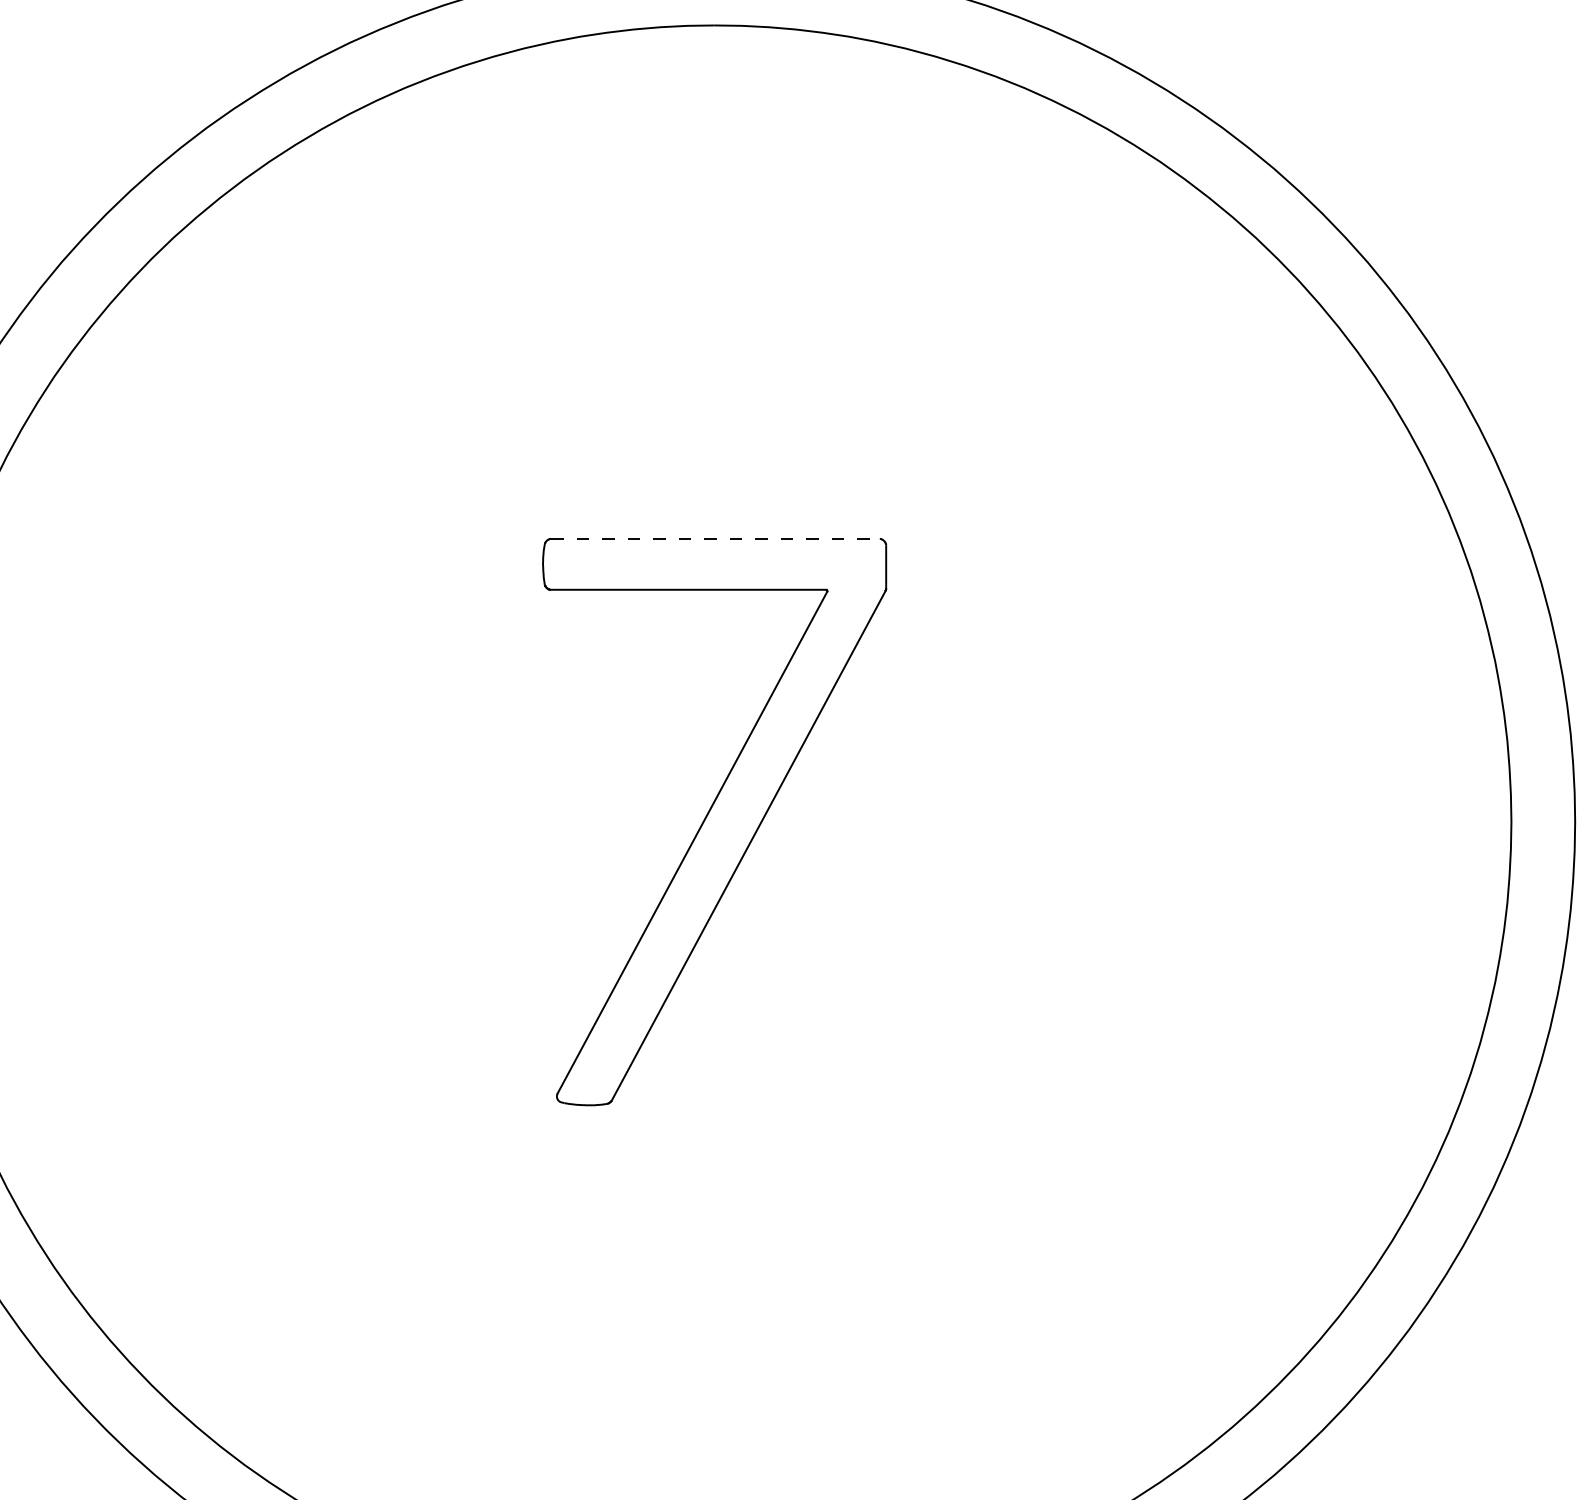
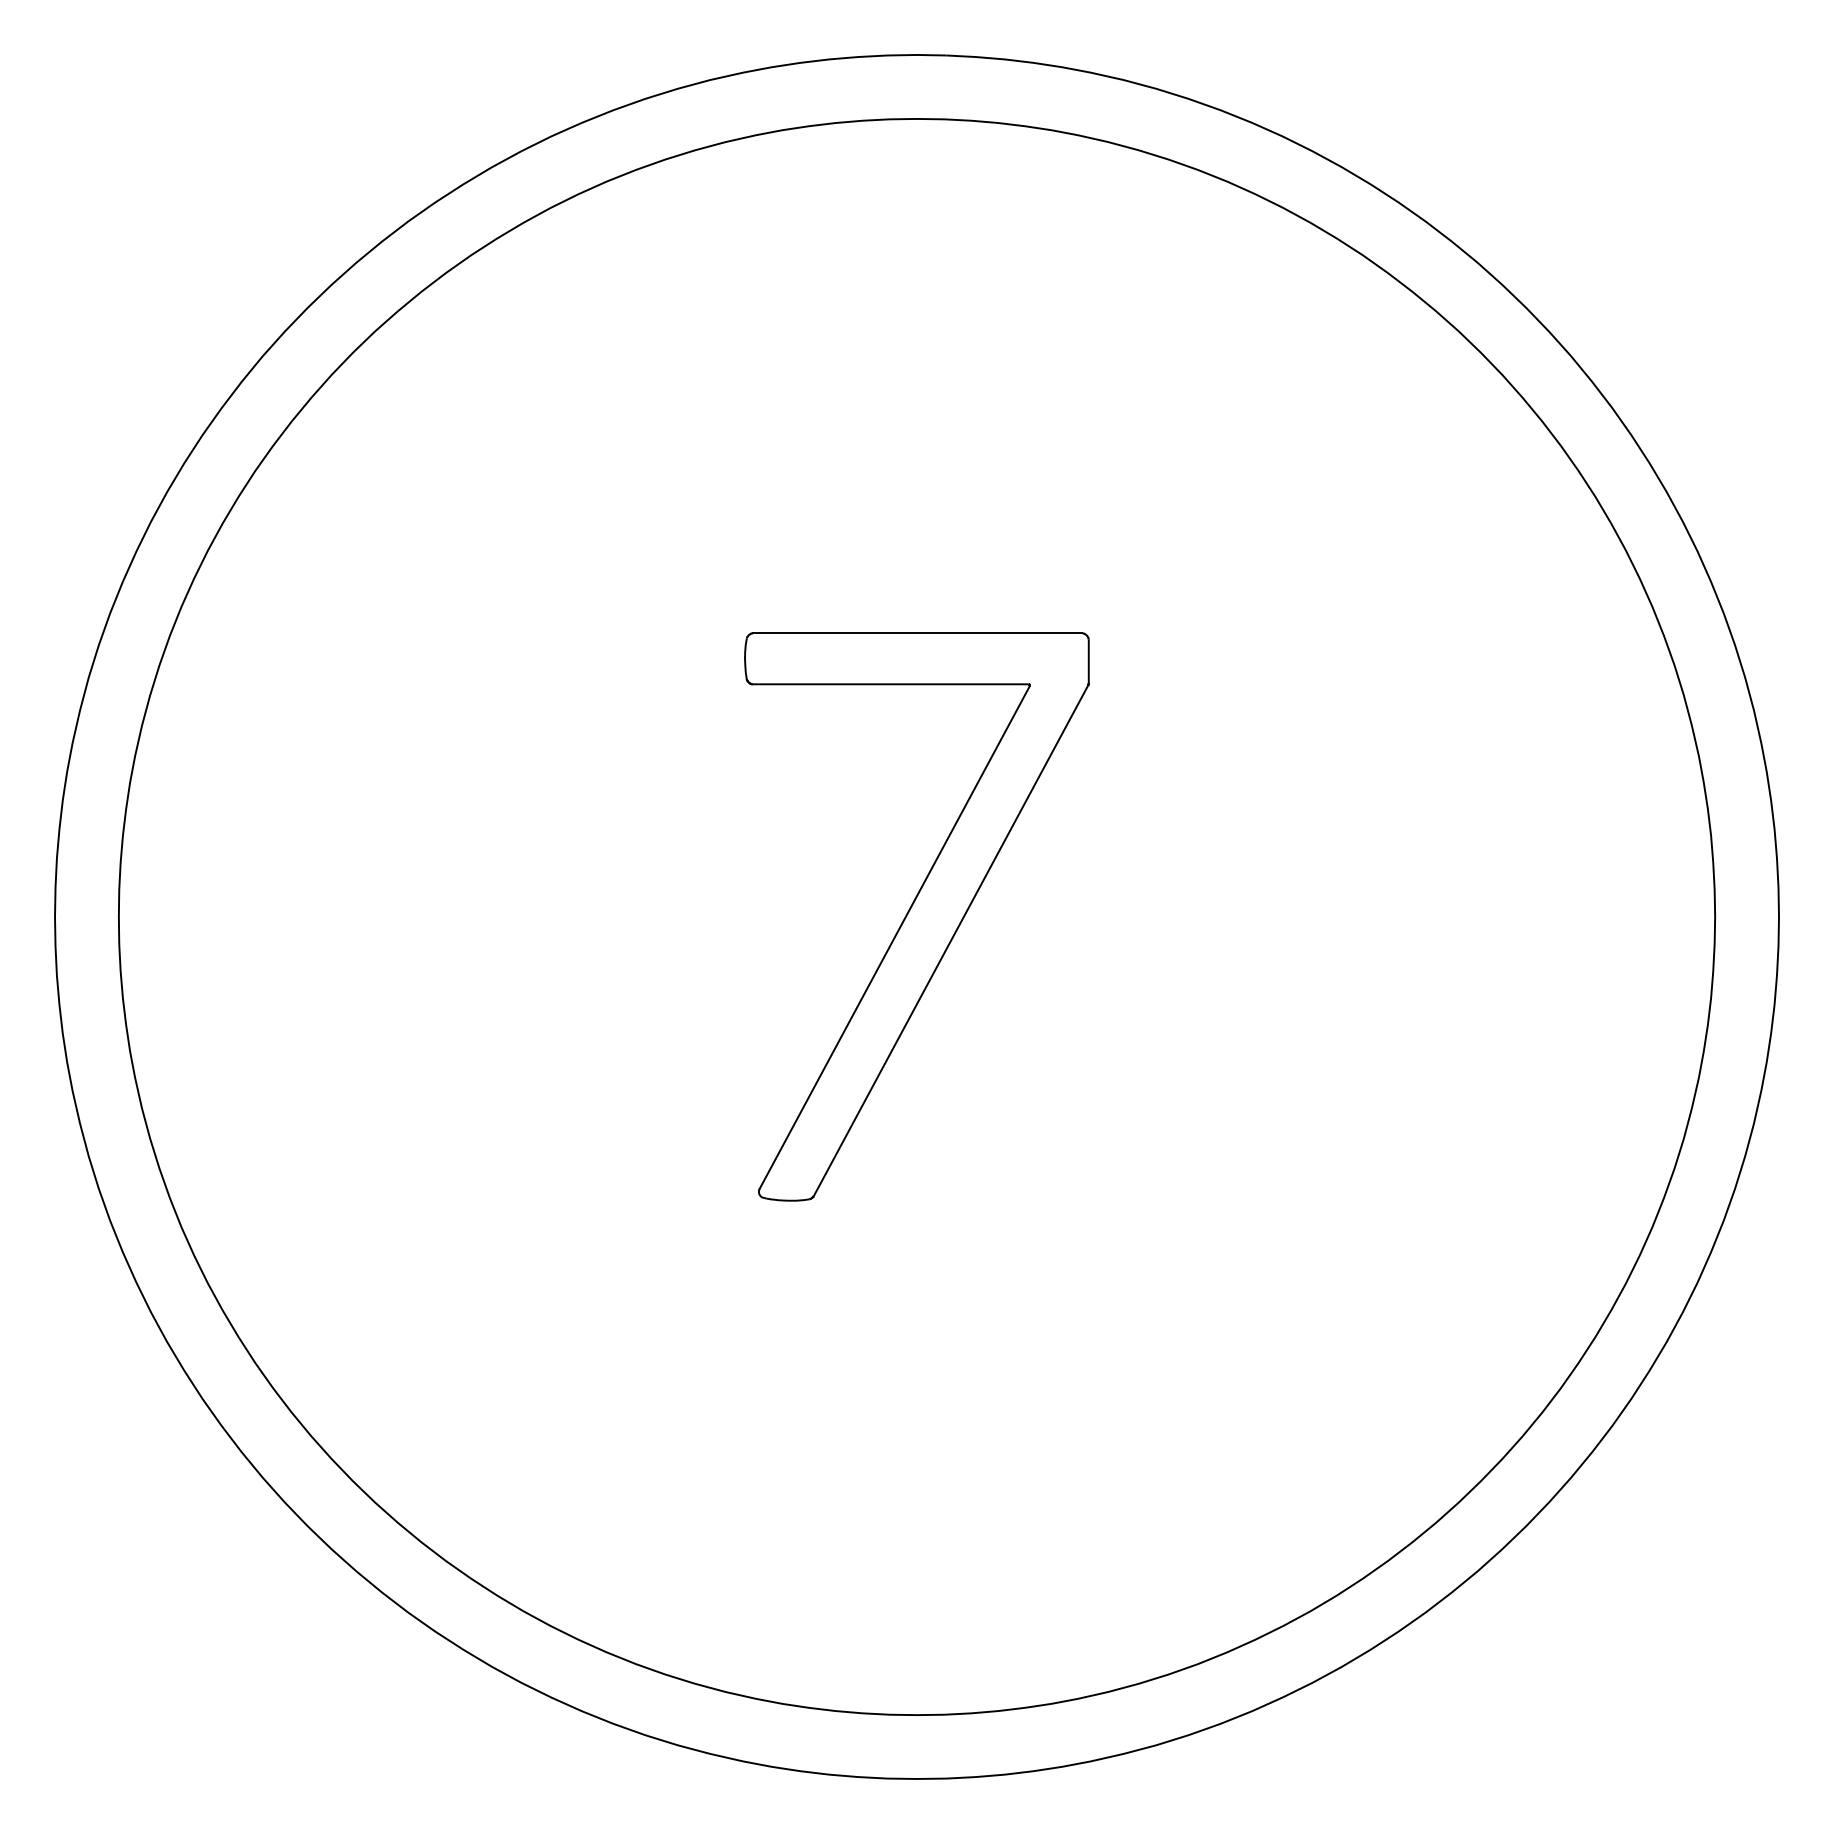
line: (715, 539) -> (917, 633), dashed -> solid

